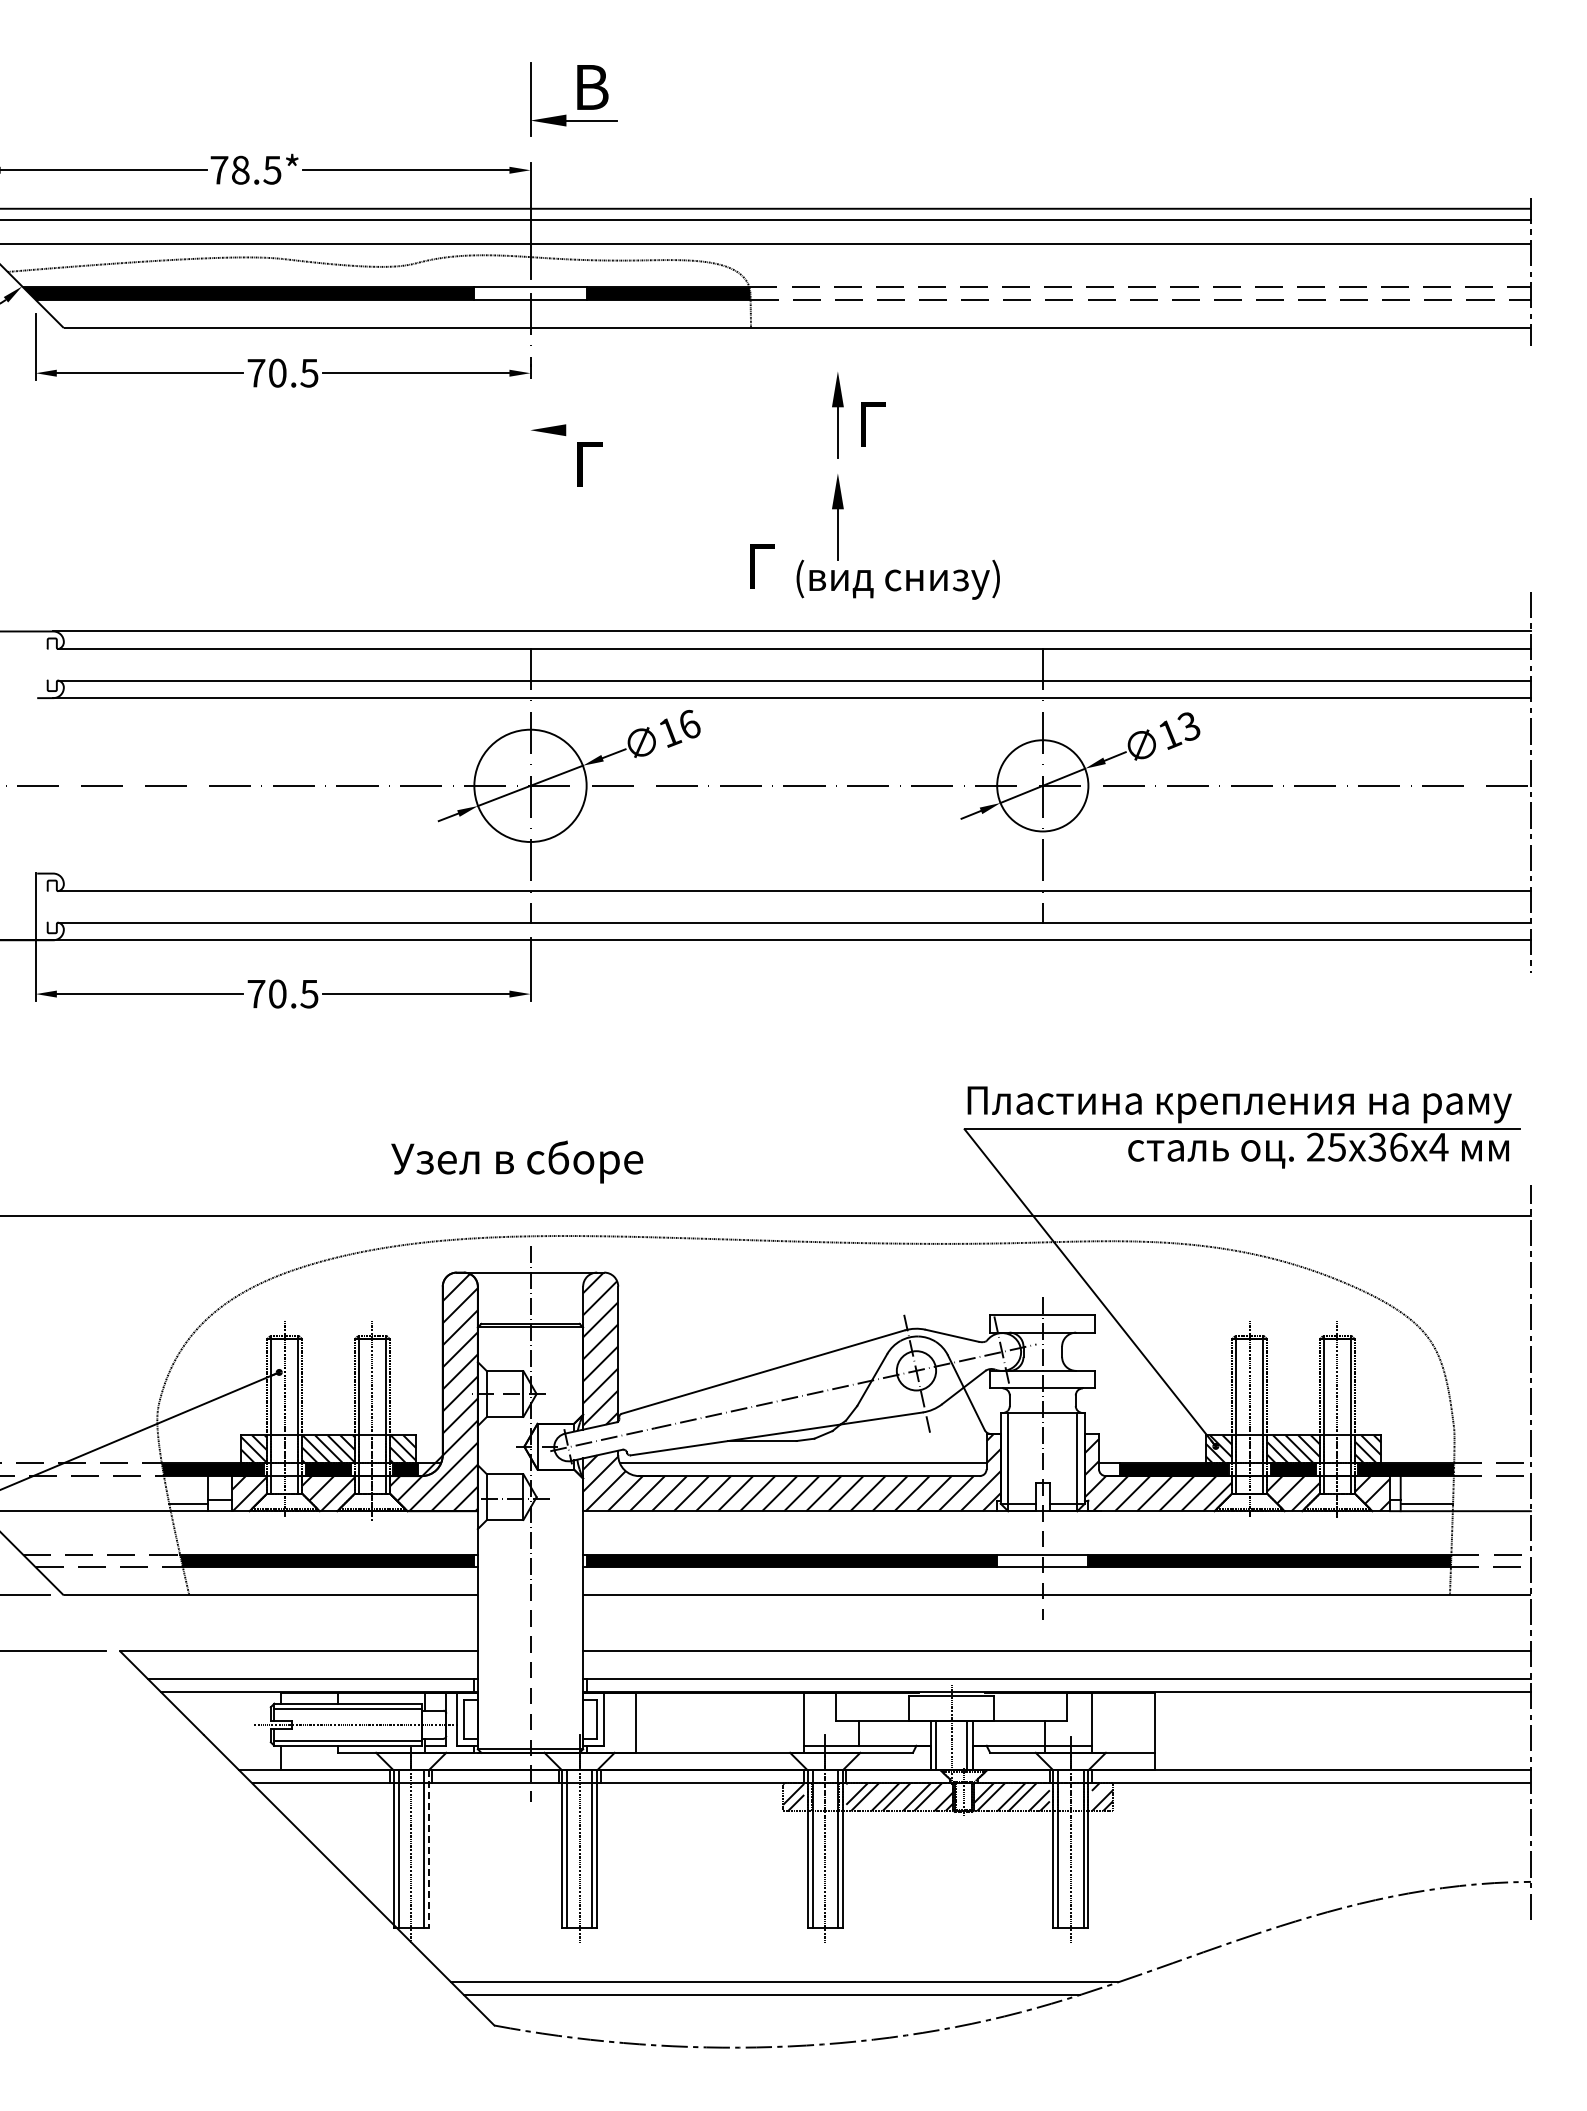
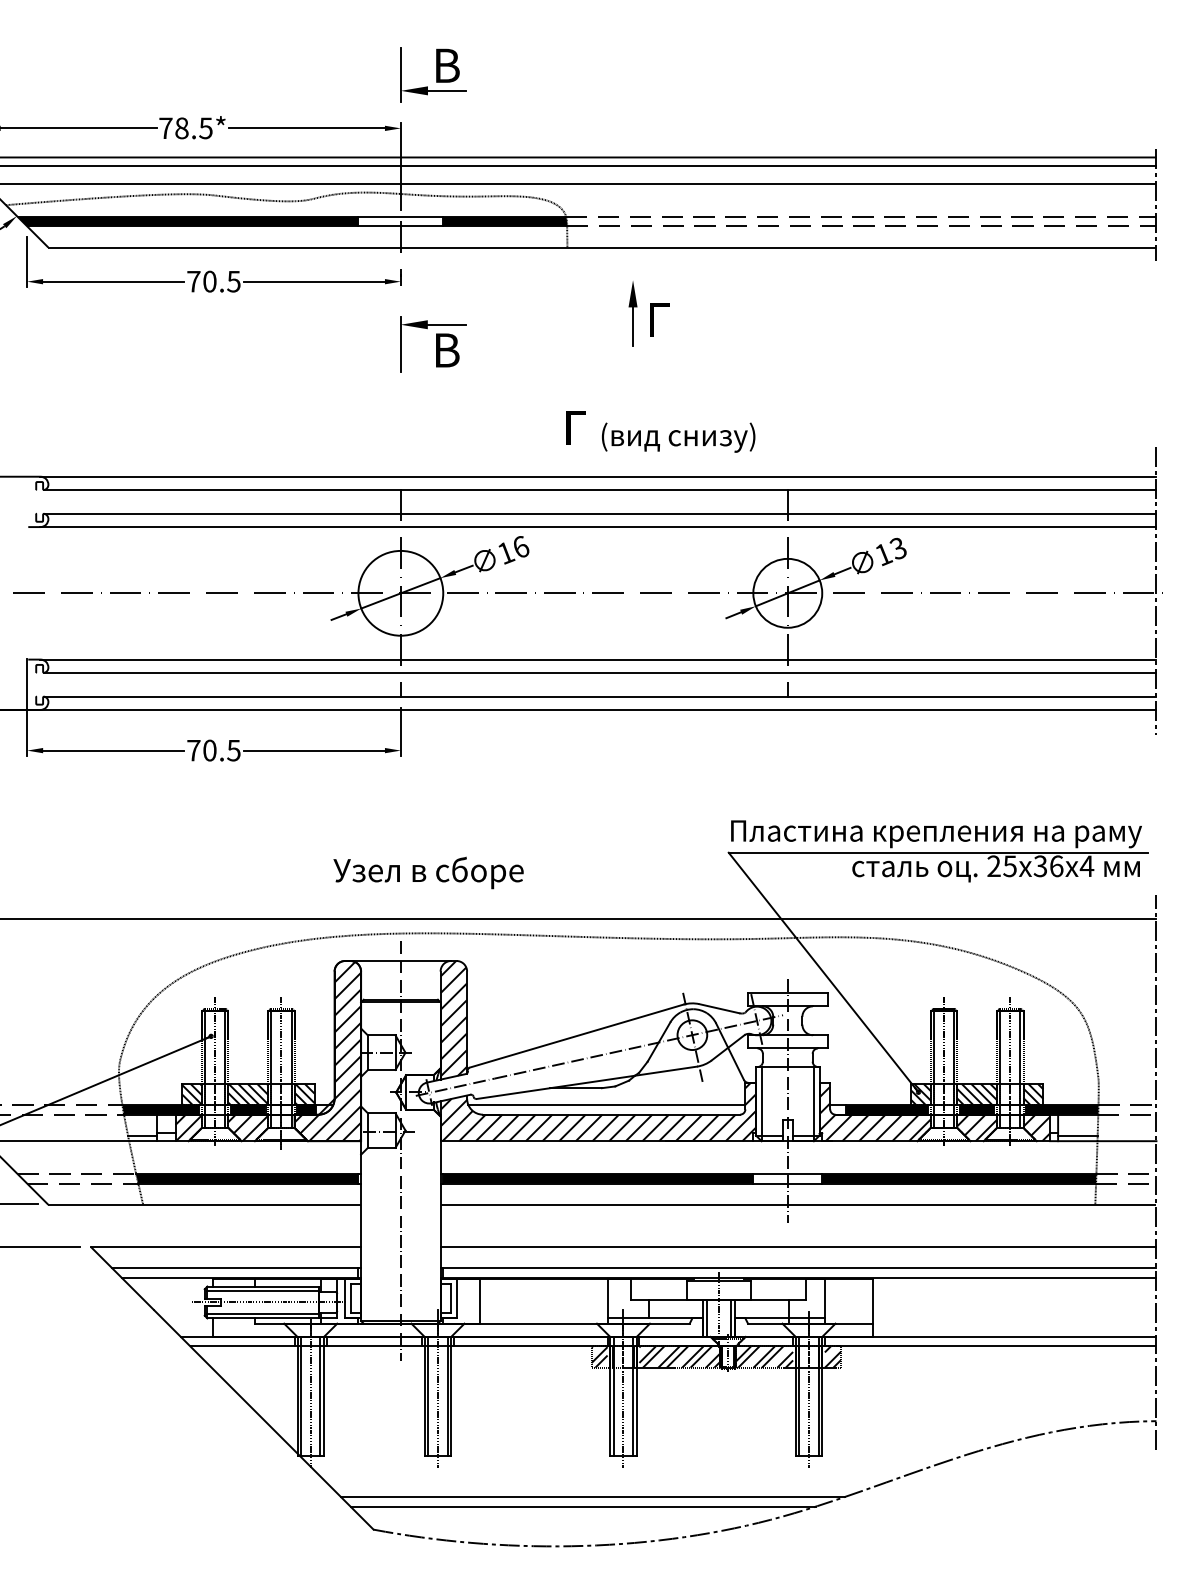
line: (591, 430) -> (446, 324), added
line: (530, 455) -> (400, 343), added
text: (592, 463) -> (447, 349), Г -> В
part: (837, 517) -> (632, 390), removed
line: (791, 873) -> (597, 659), added
text: (517, 1161) -> (428, 872), moved
line: (428, 1849) -> (323, 1396), dashed -> solid

